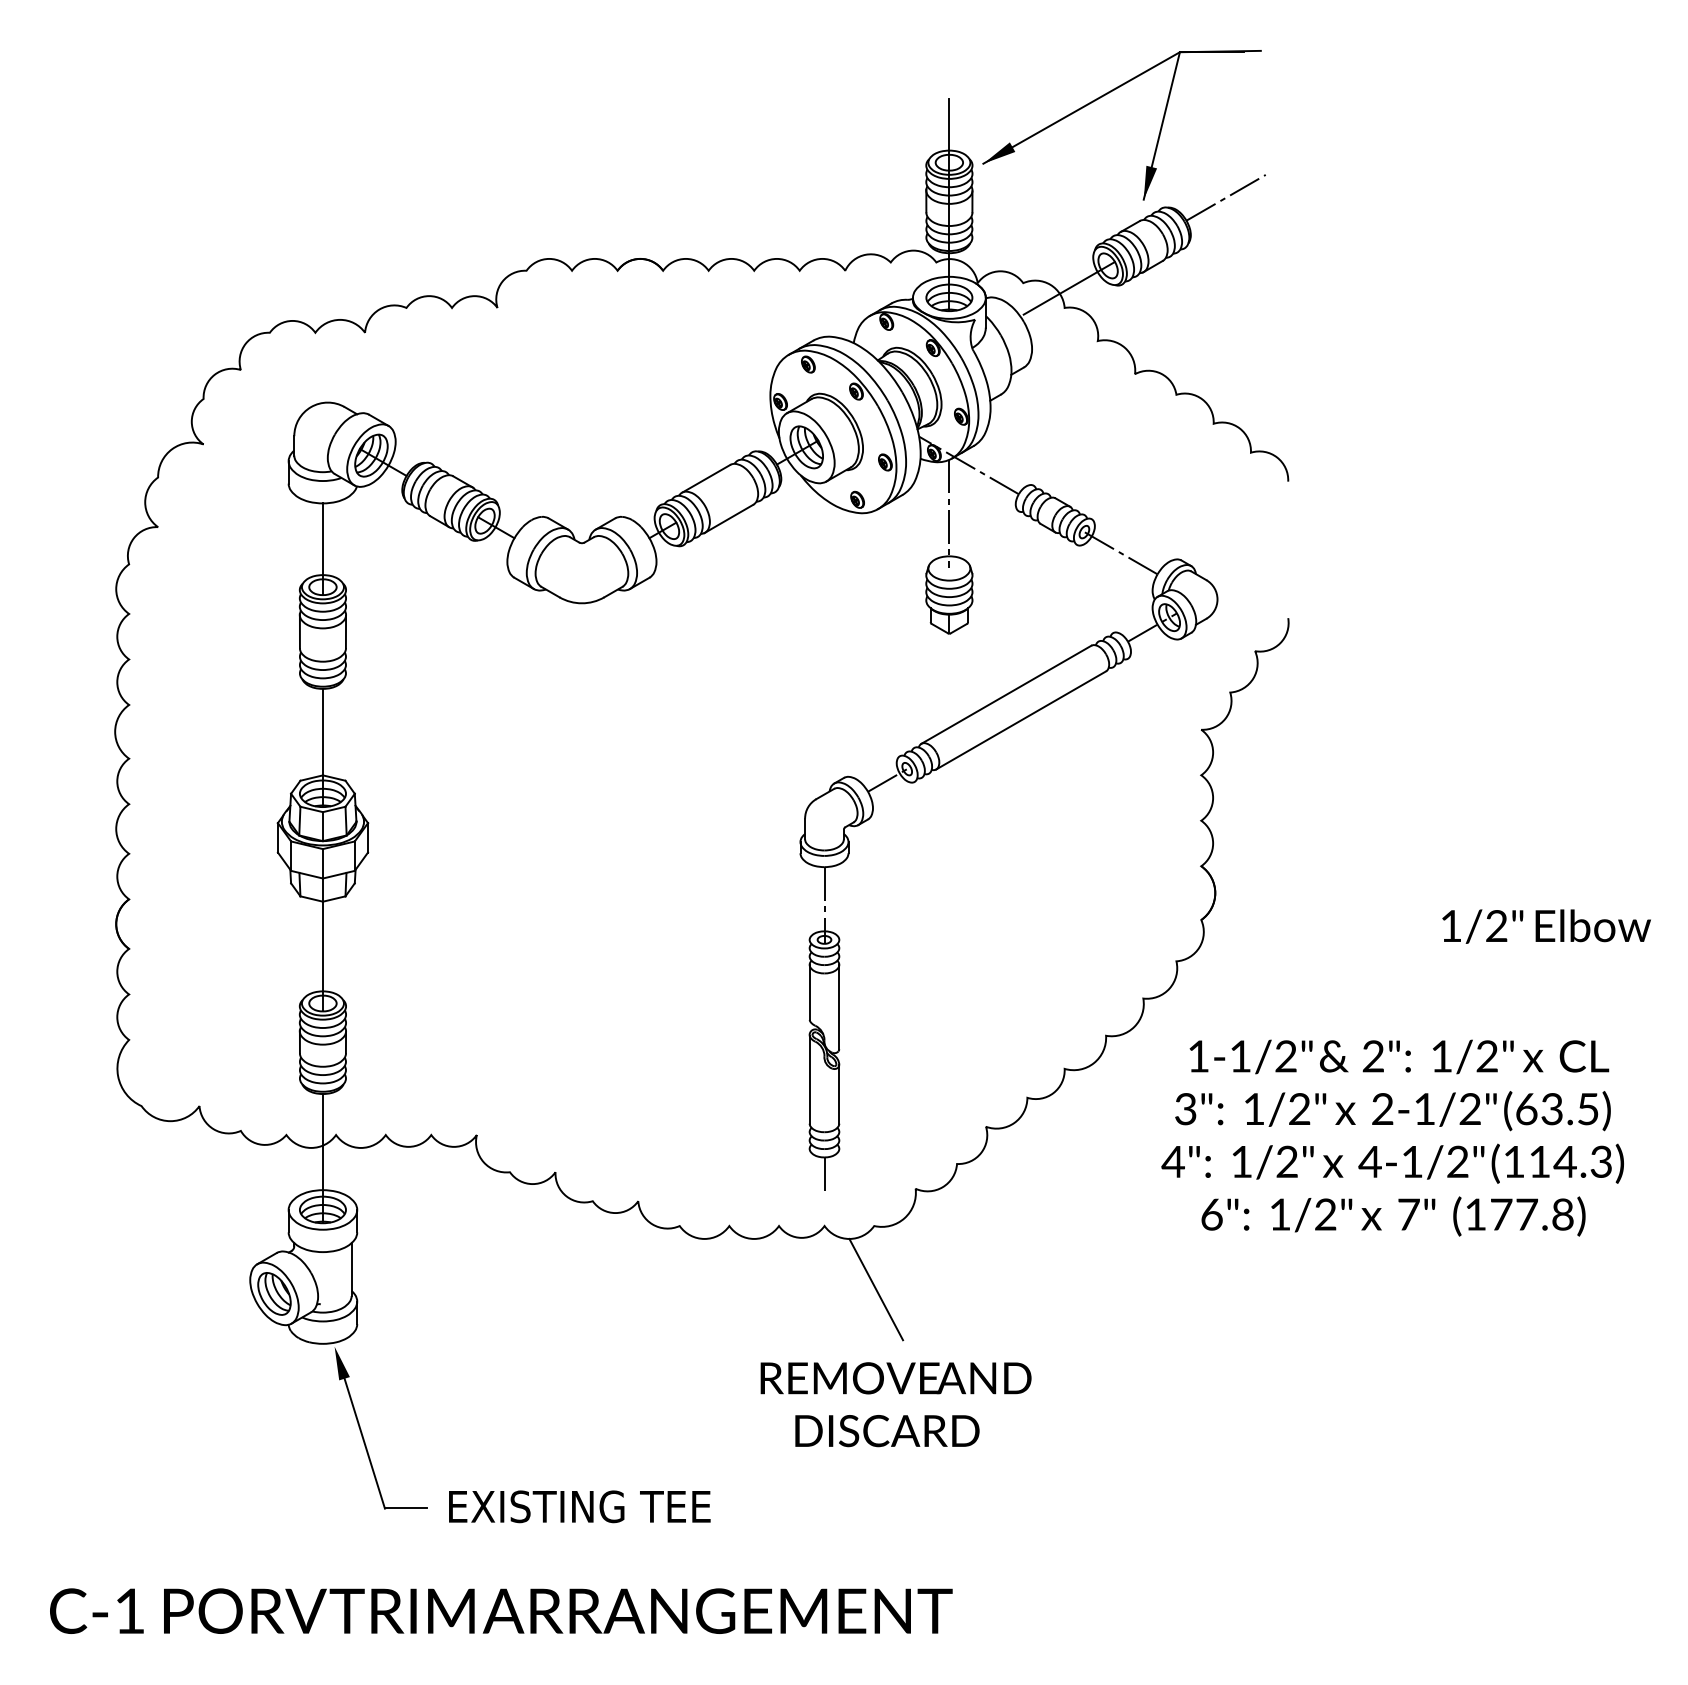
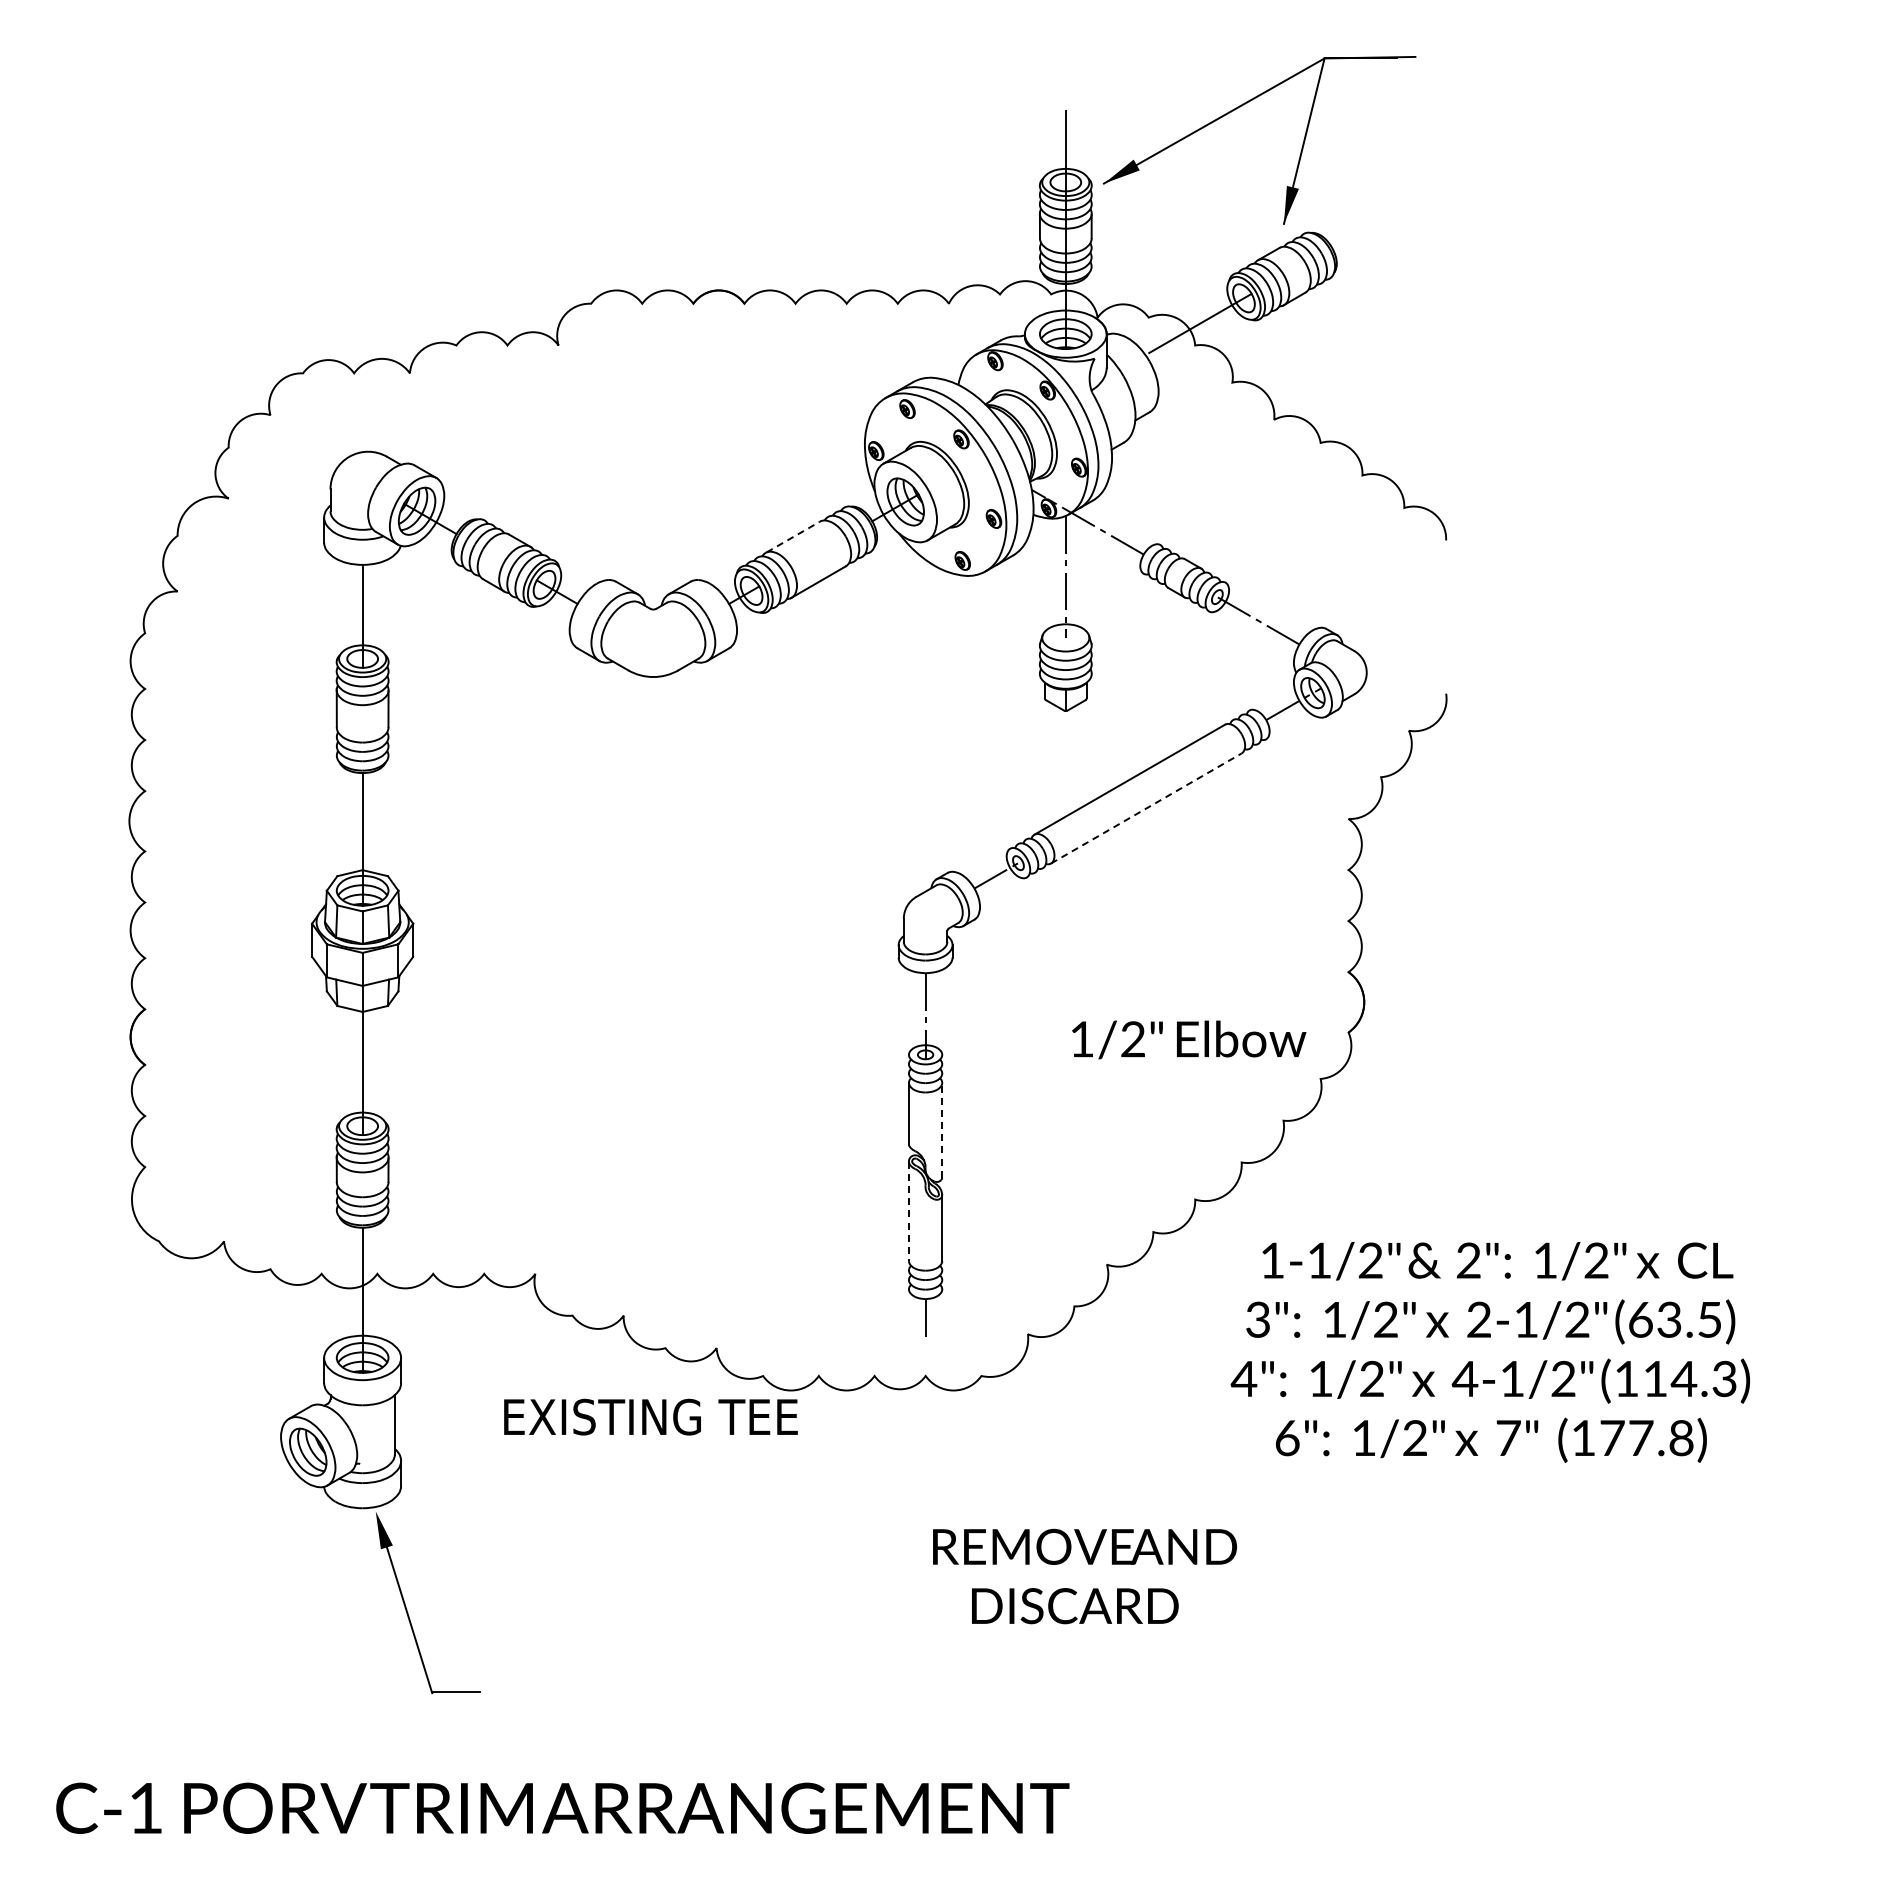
line: (1225, 197) -> (1375, 221), removed
line: (706, 479) -> (793, 537), solid -> dashed
line: (1021, 720) -> (1146, 808), solid -> dashed
text: (1546, 926) -> (1189, 1039), moved
line: (839, 1006) -> (942, 1129), solid -> dashed
line: (809, 1080) -> (908, 1212), solid -> dashed
text: (1392, 1138) -> (1490, 1352), moved
line: (876, 1289) -> (983, 1447), removed
text: (895, 1404) -> (1084, 1576), moved
text: (579, 1506) -> (650, 1416), moved

